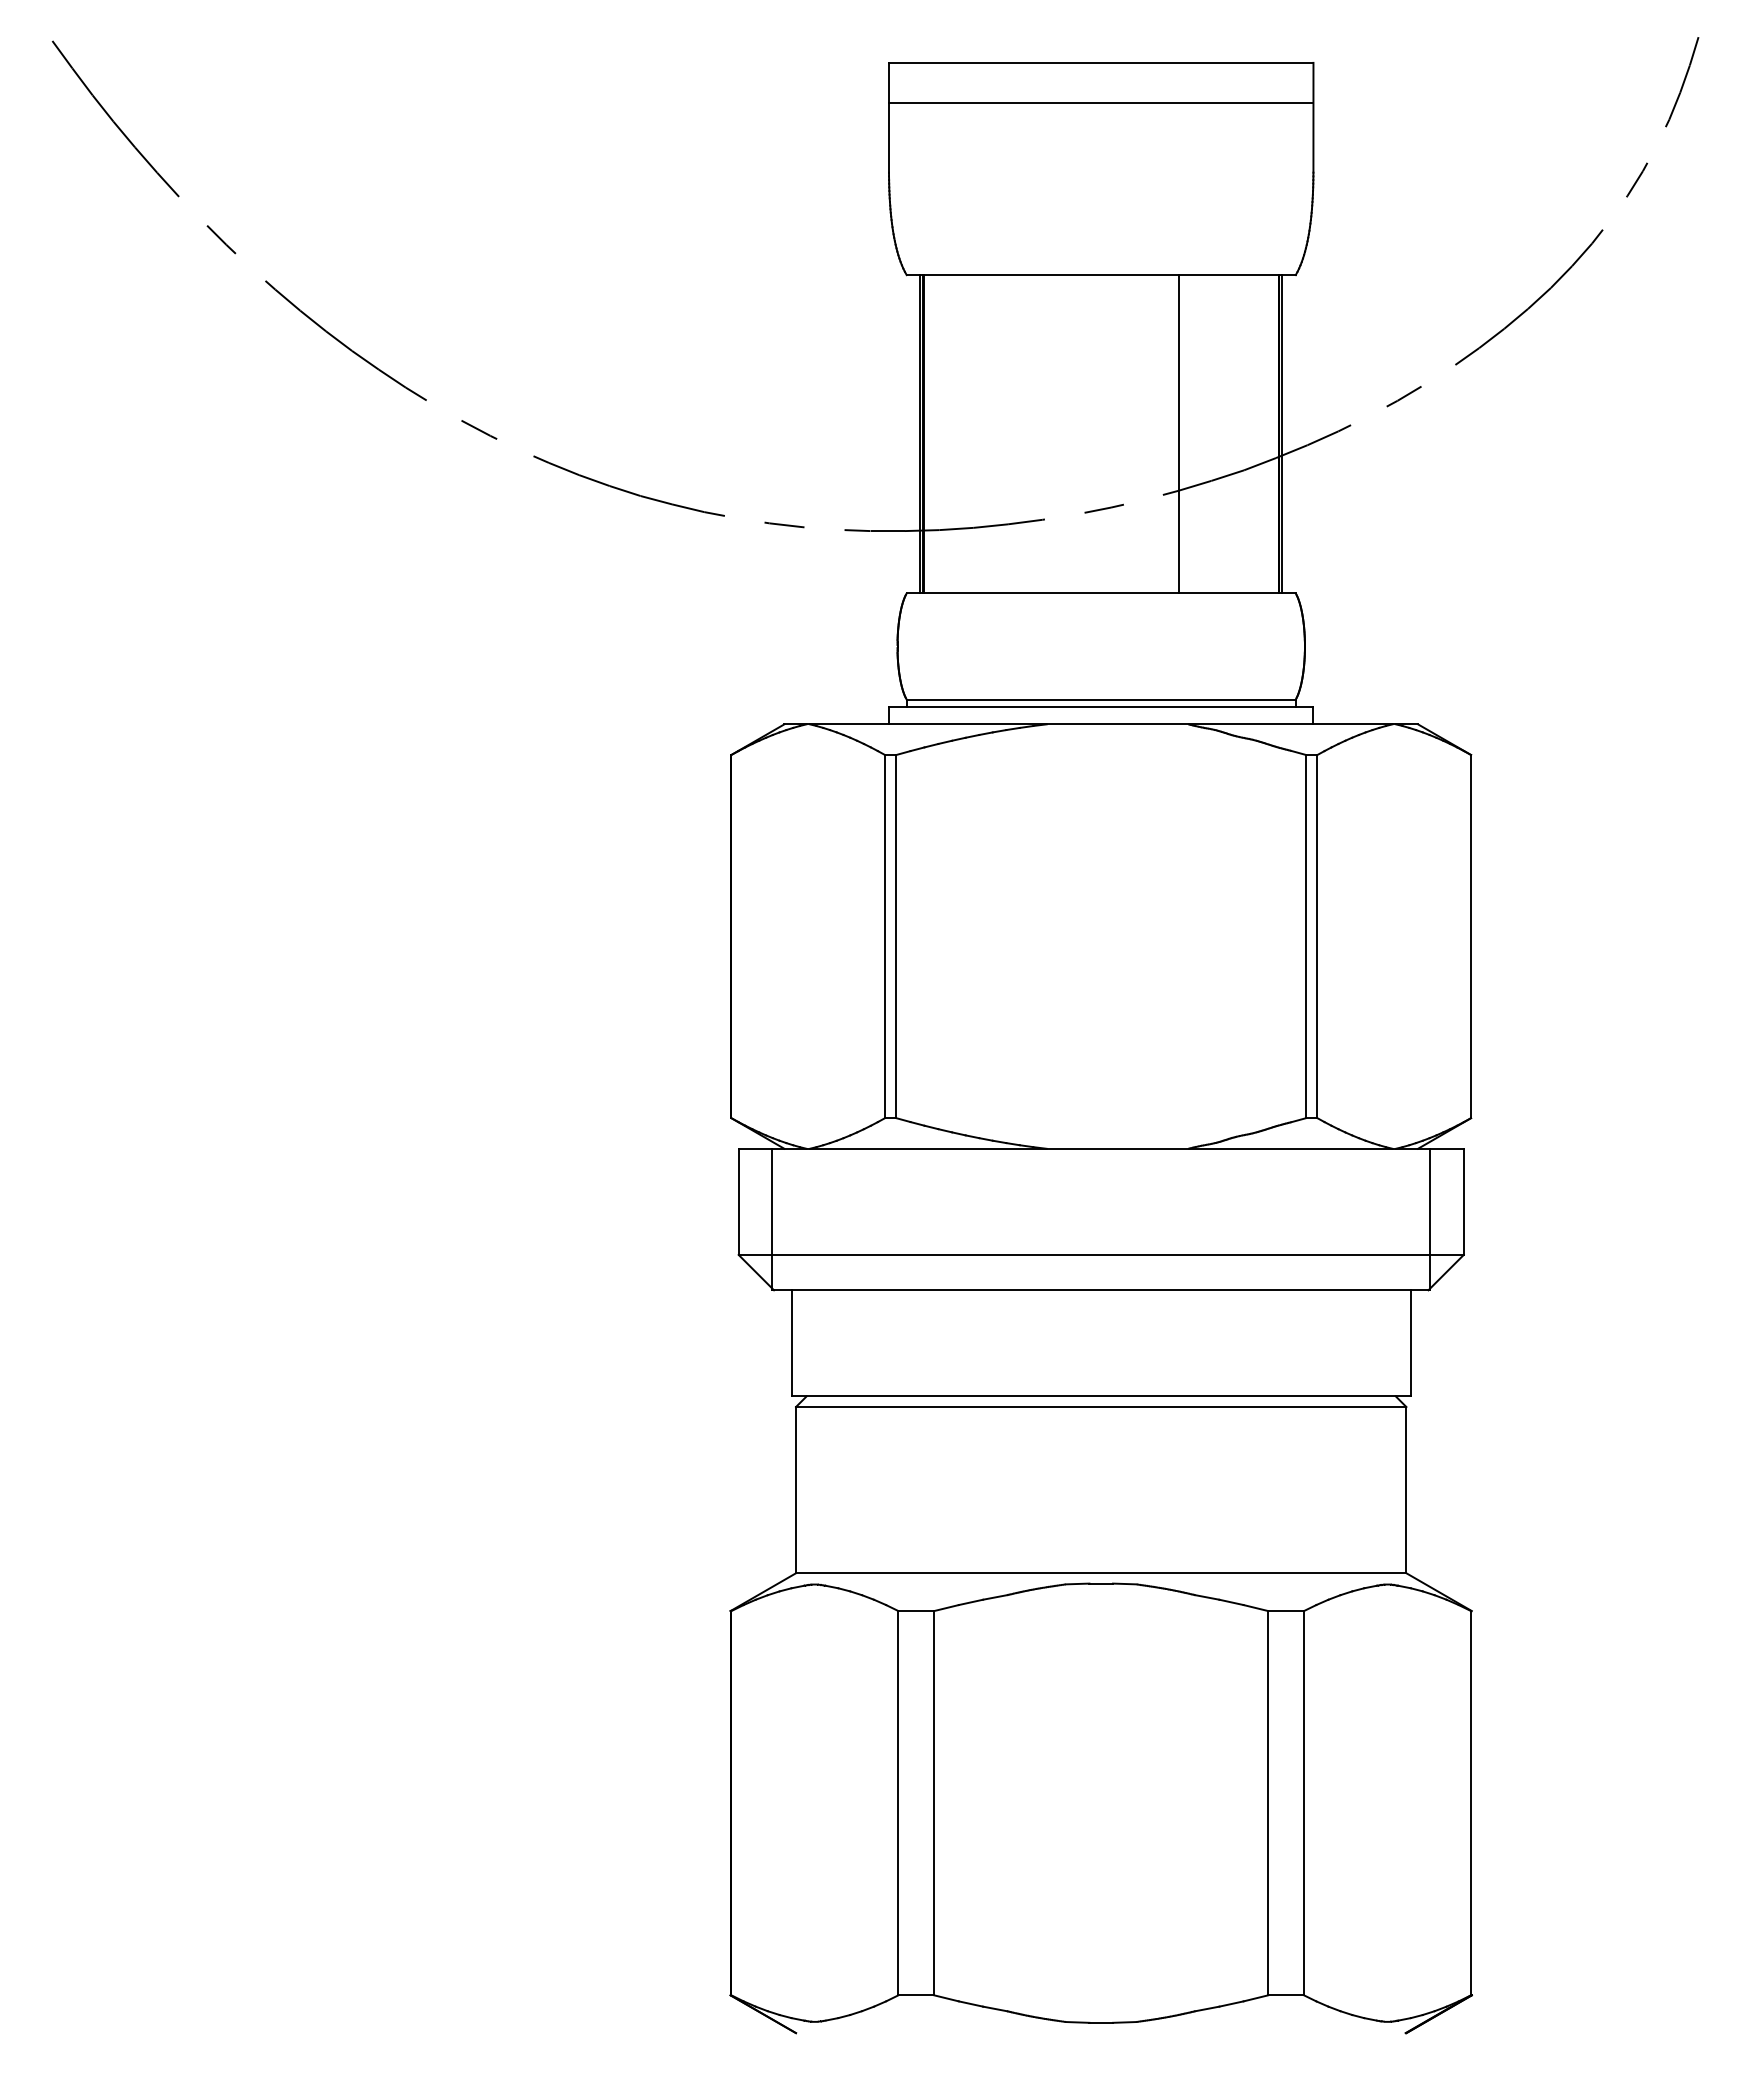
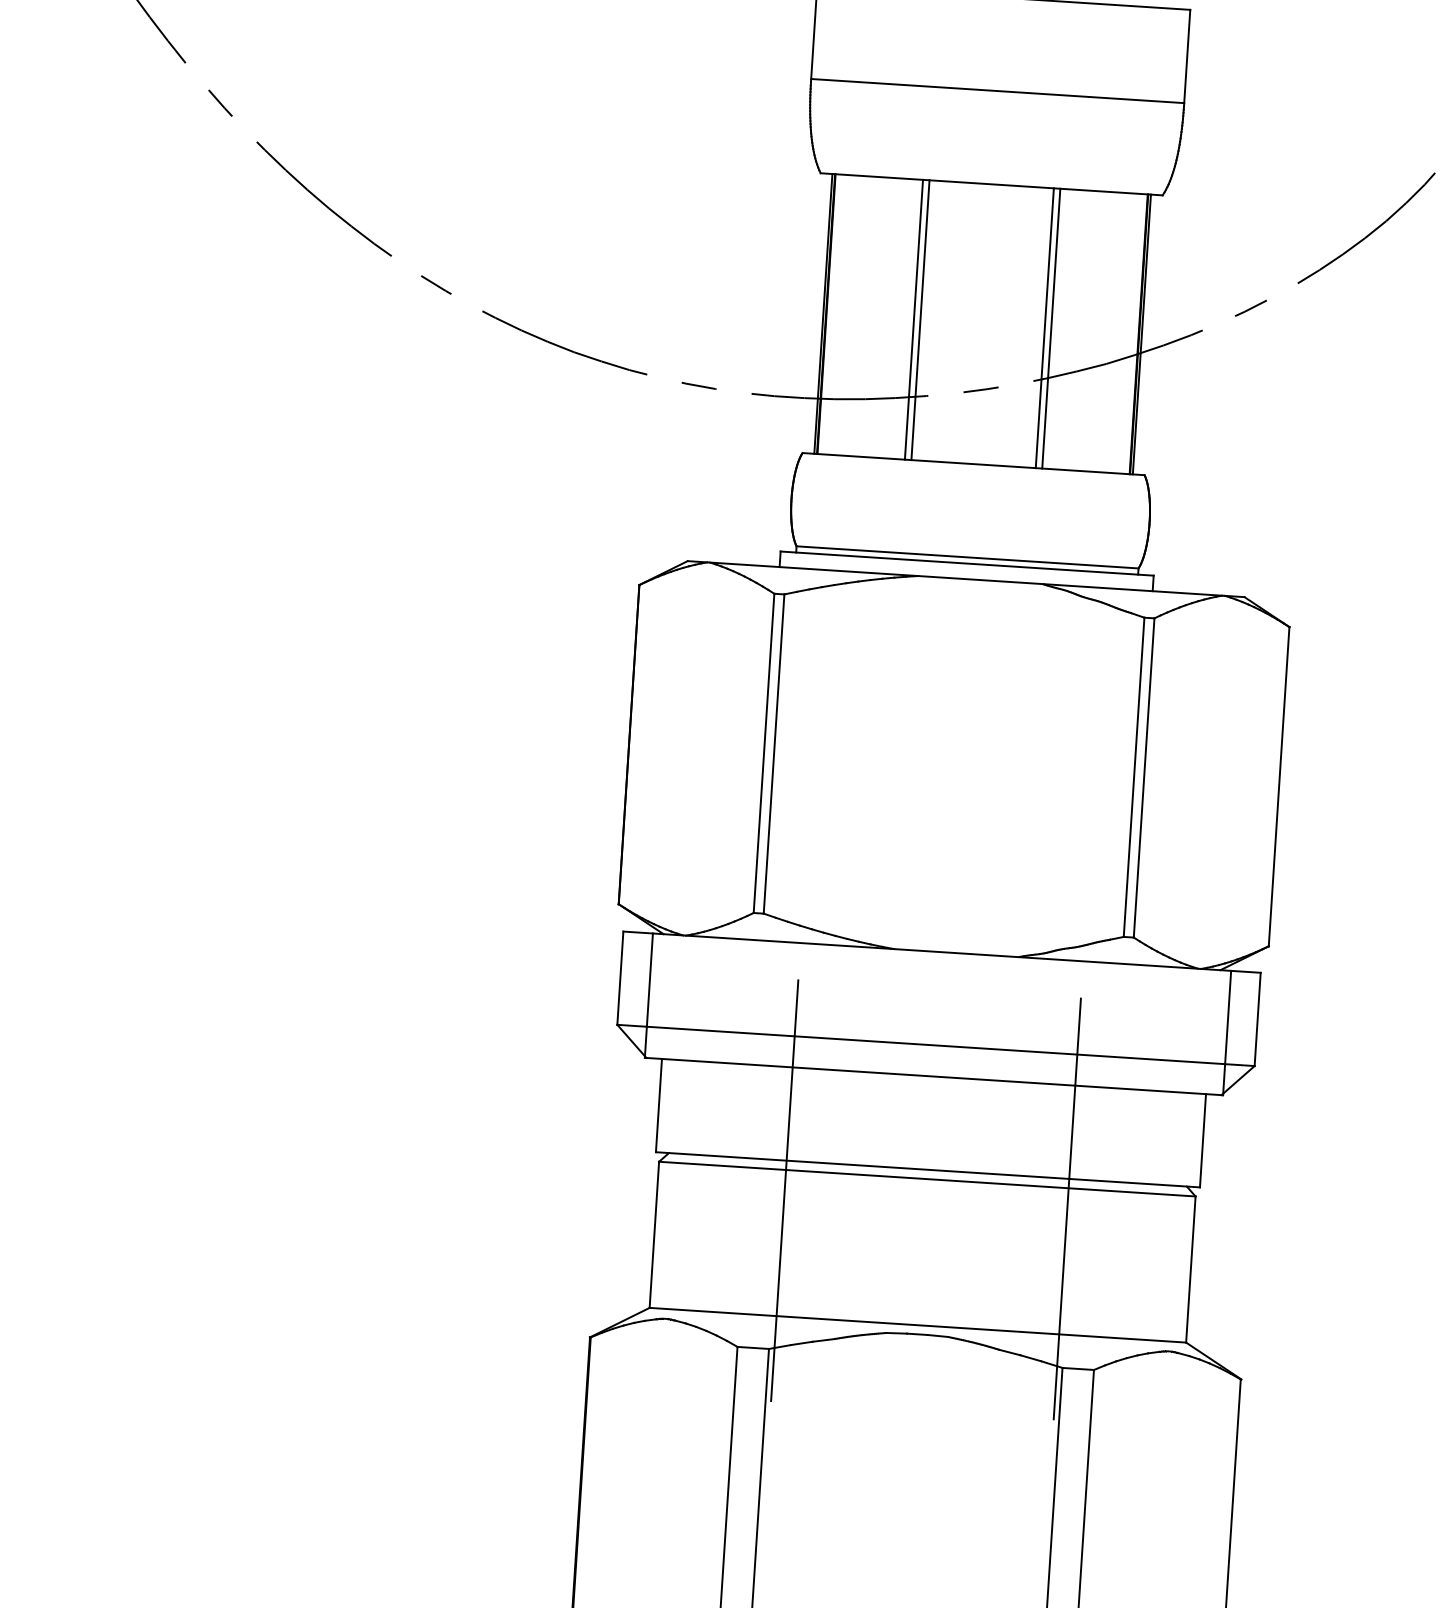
line: (1101, 102) -> (997, 90), moved
line: (1023, 434) -> (914, 319), added
line: (1030, 434) -> (920, 320), added
line: (1171, 434) -> (1044, 328), added
line: (940, 1430) -> (784, 1190), added
line: (1262, 1430) -> (1067, 1208), added

